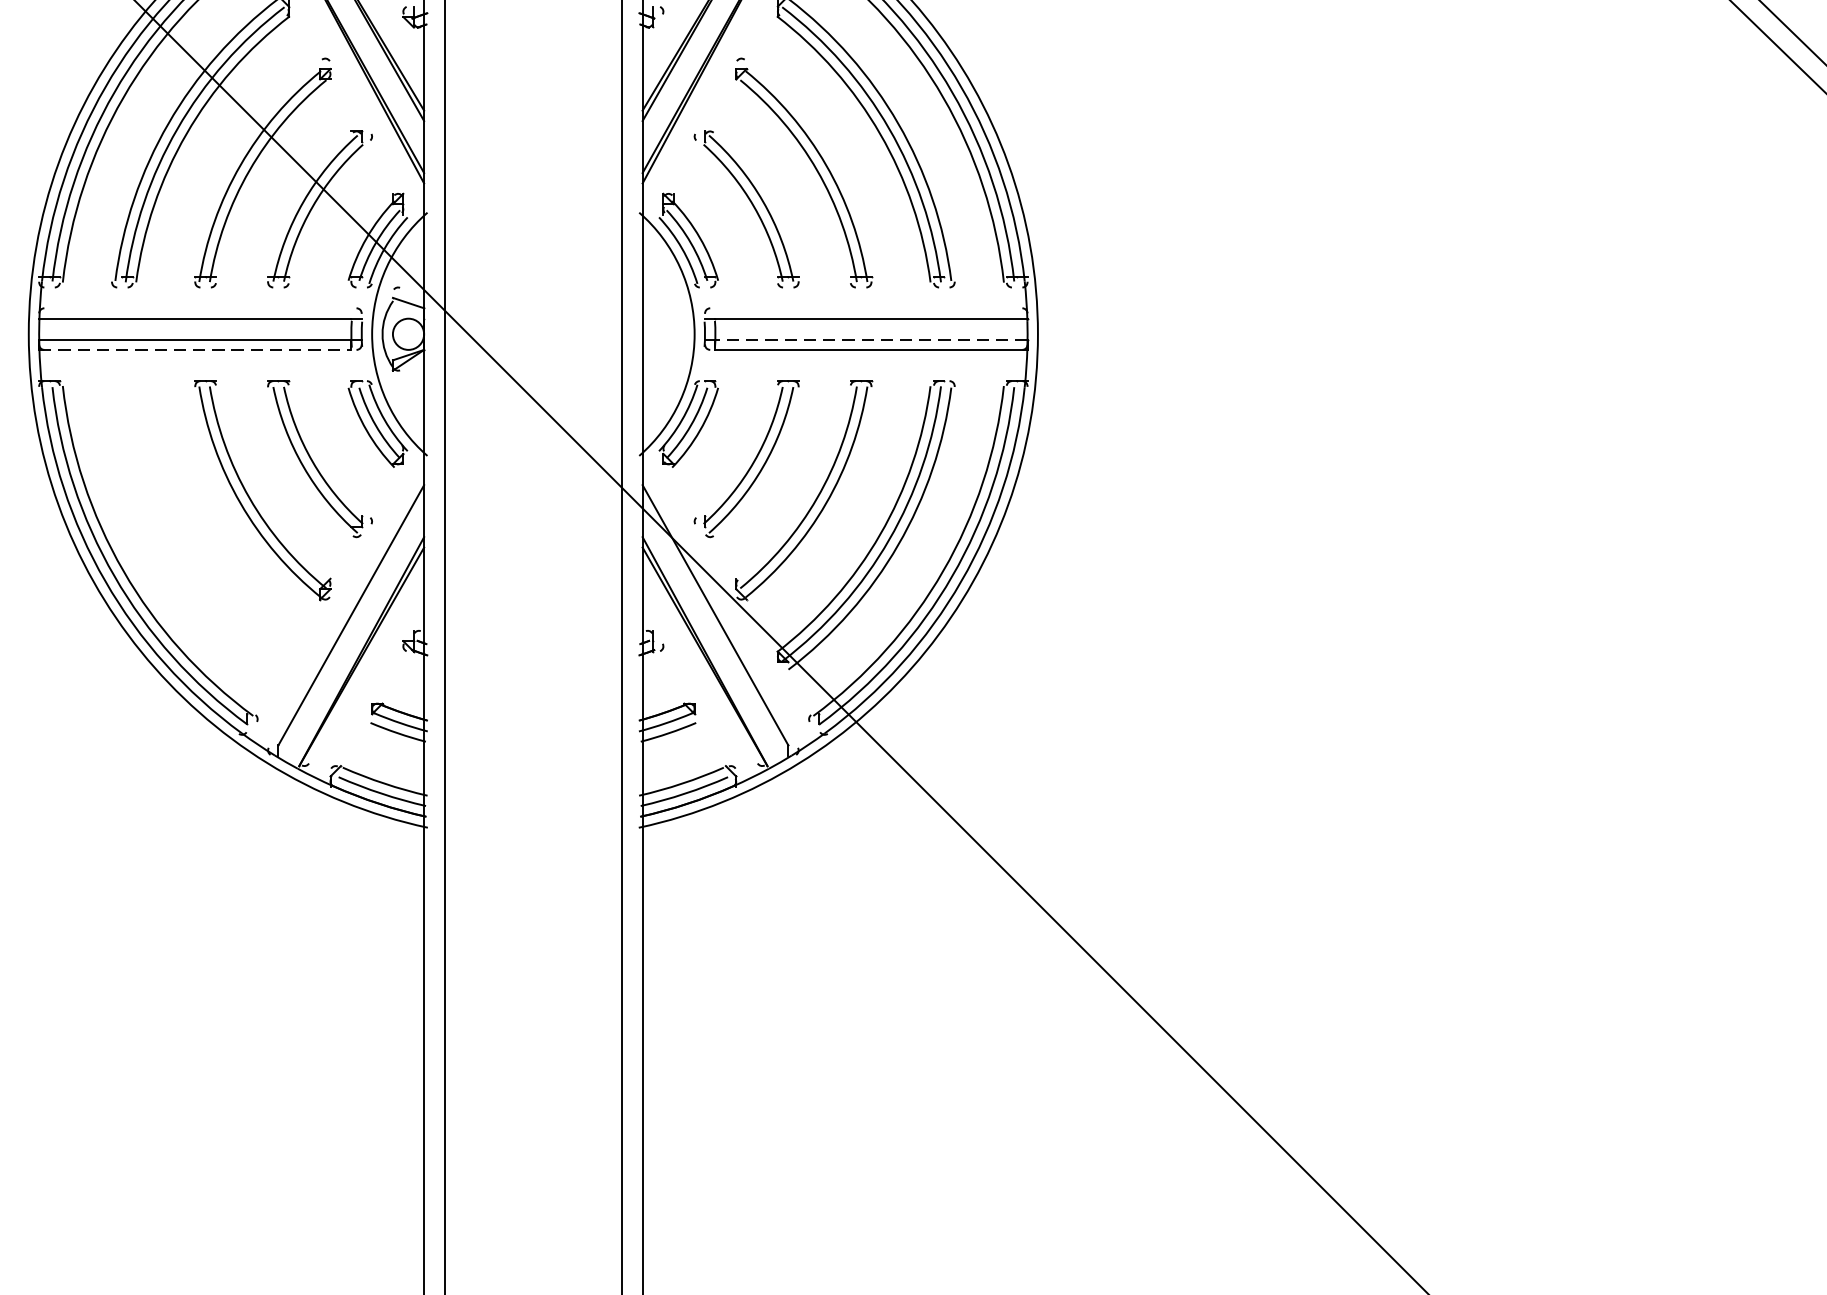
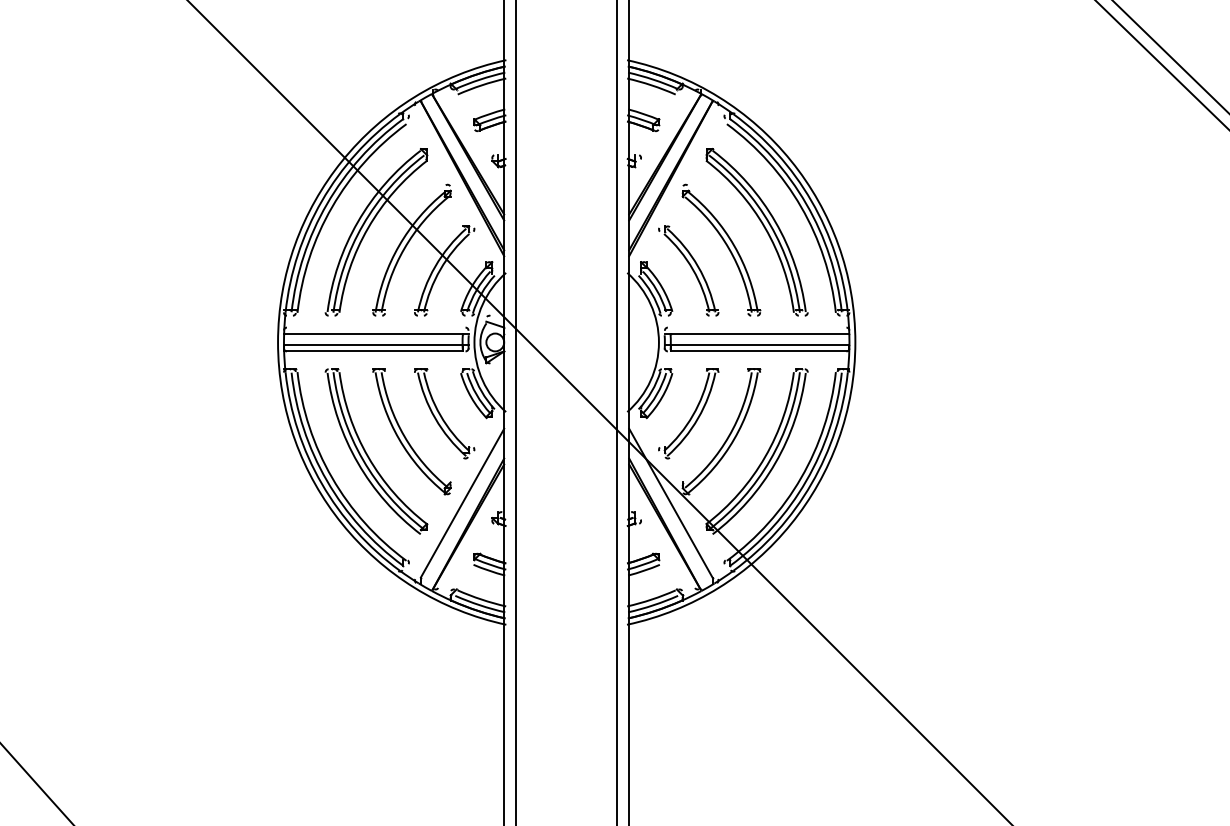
line: (870, 339) -> (759, 345), dashed -> solid
line: (195, 350) -> (373, 351), dashed -> solid
part: (188, 533) -> (369, 456), added

